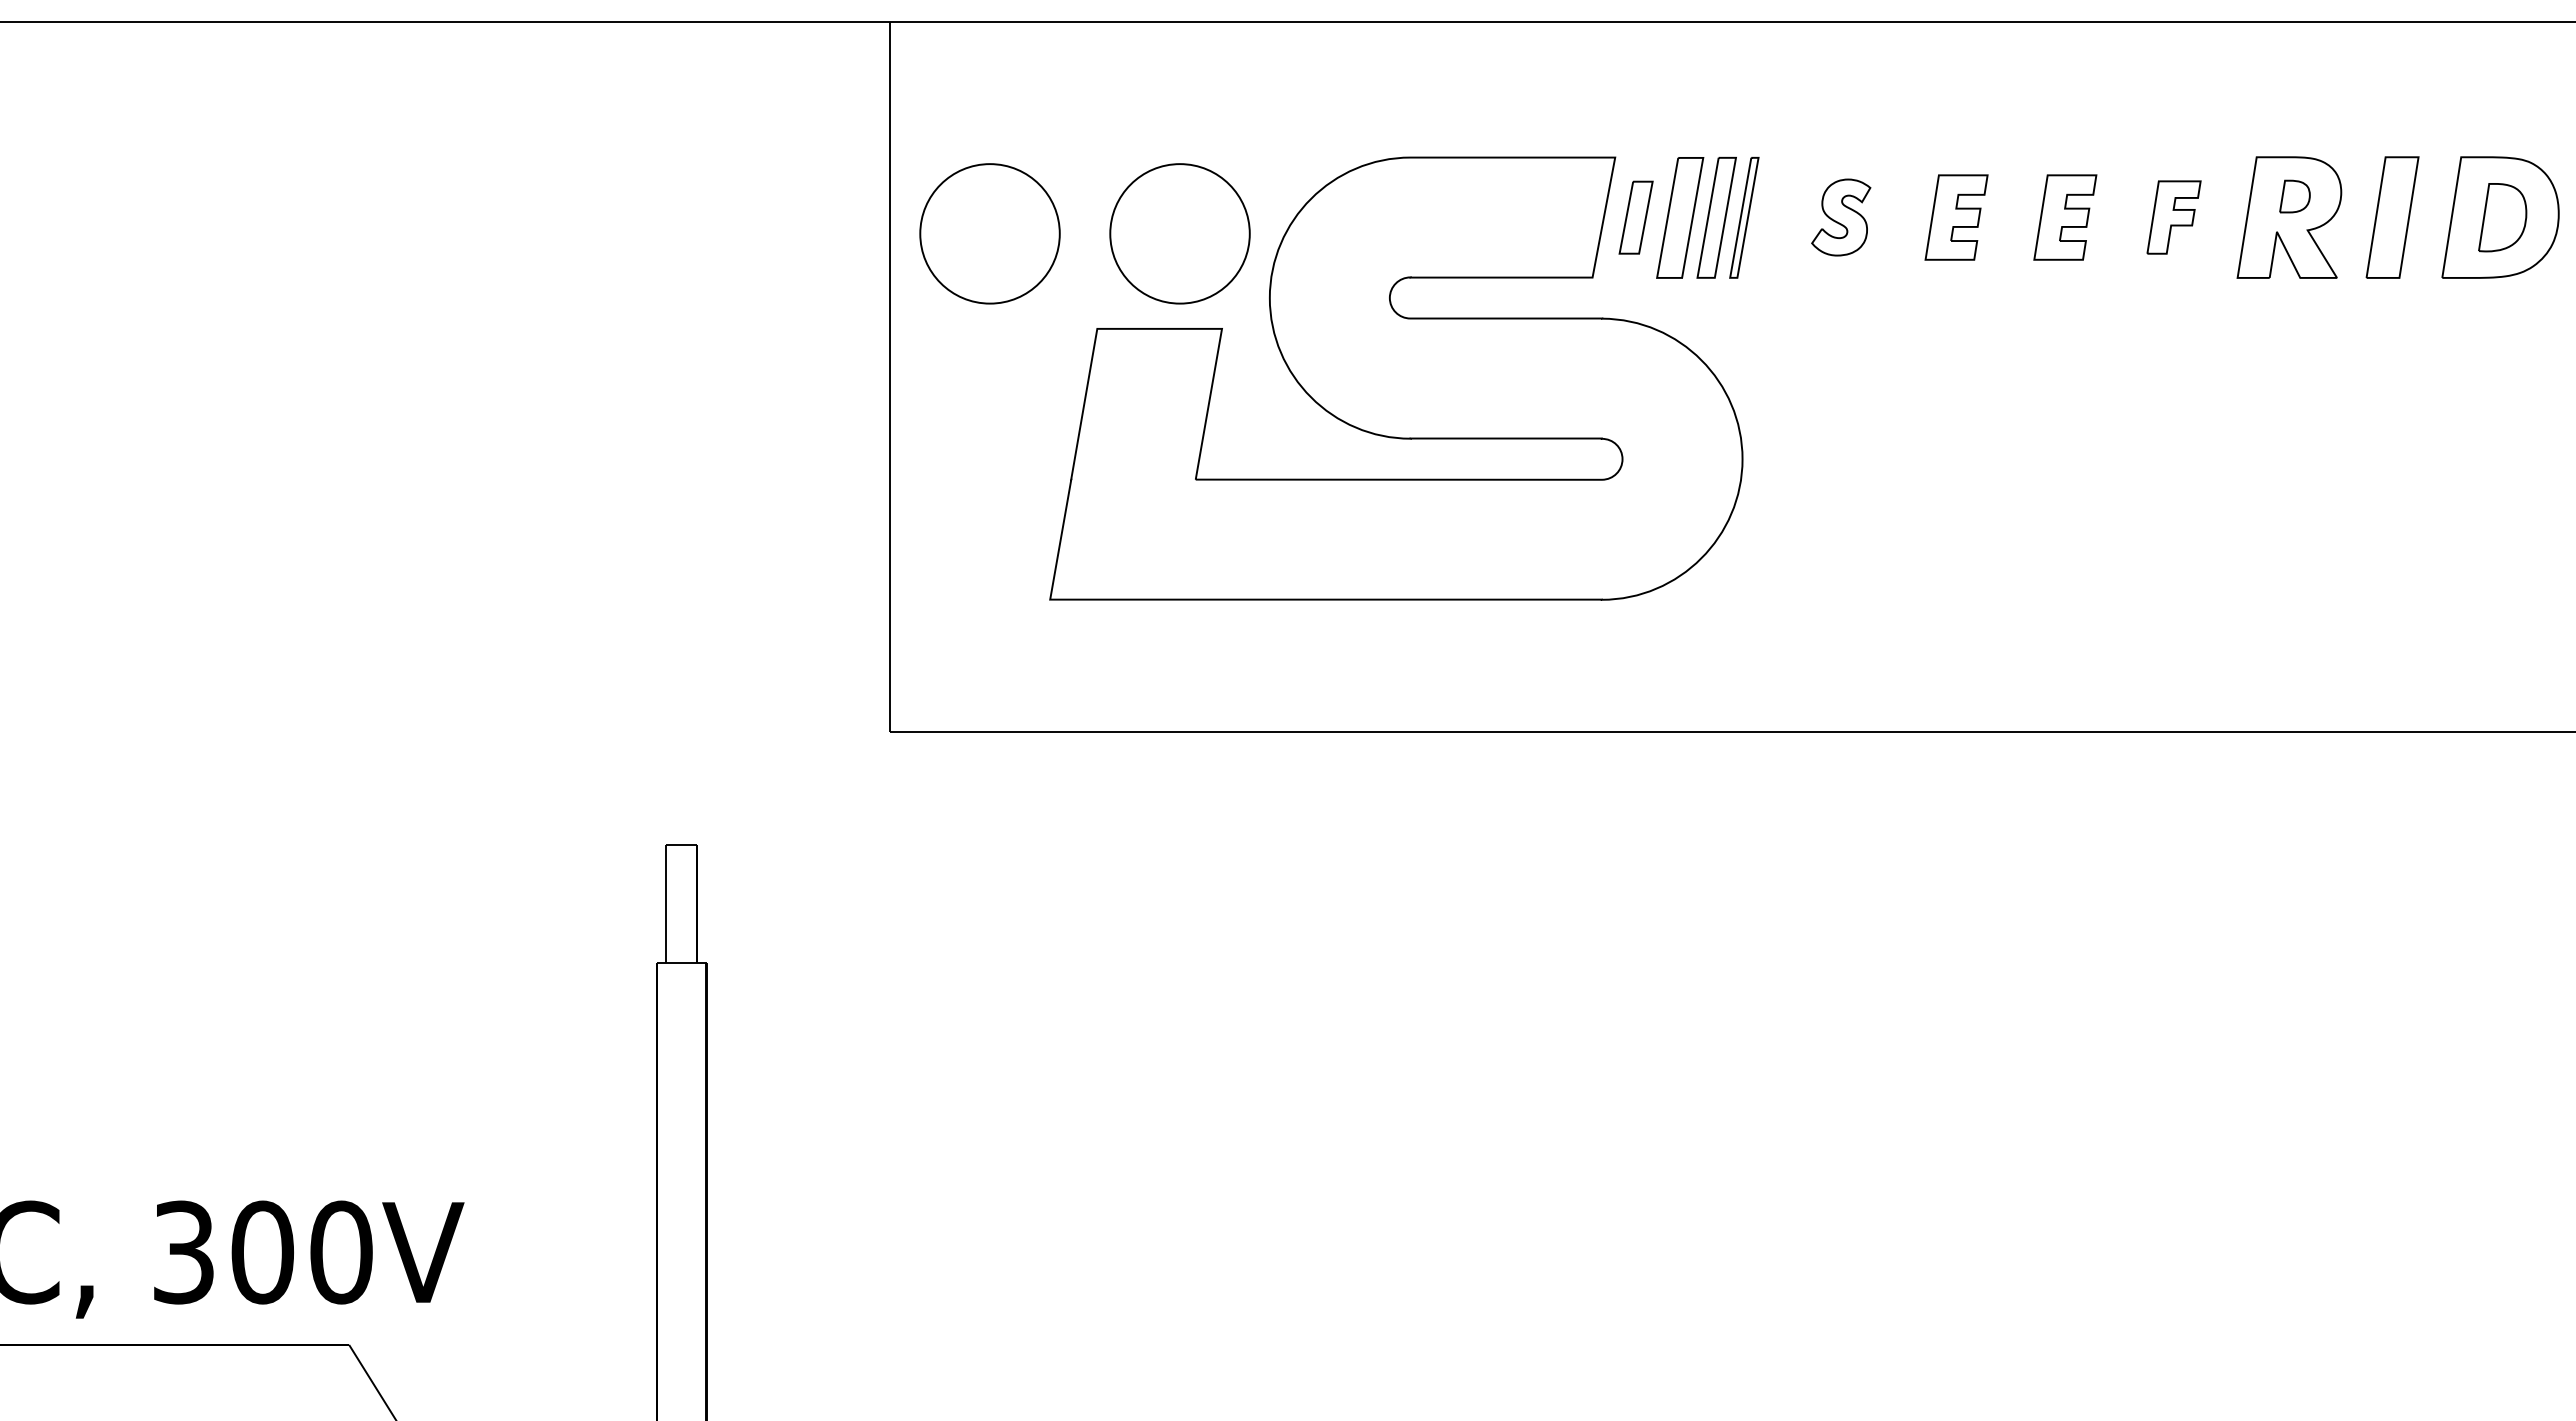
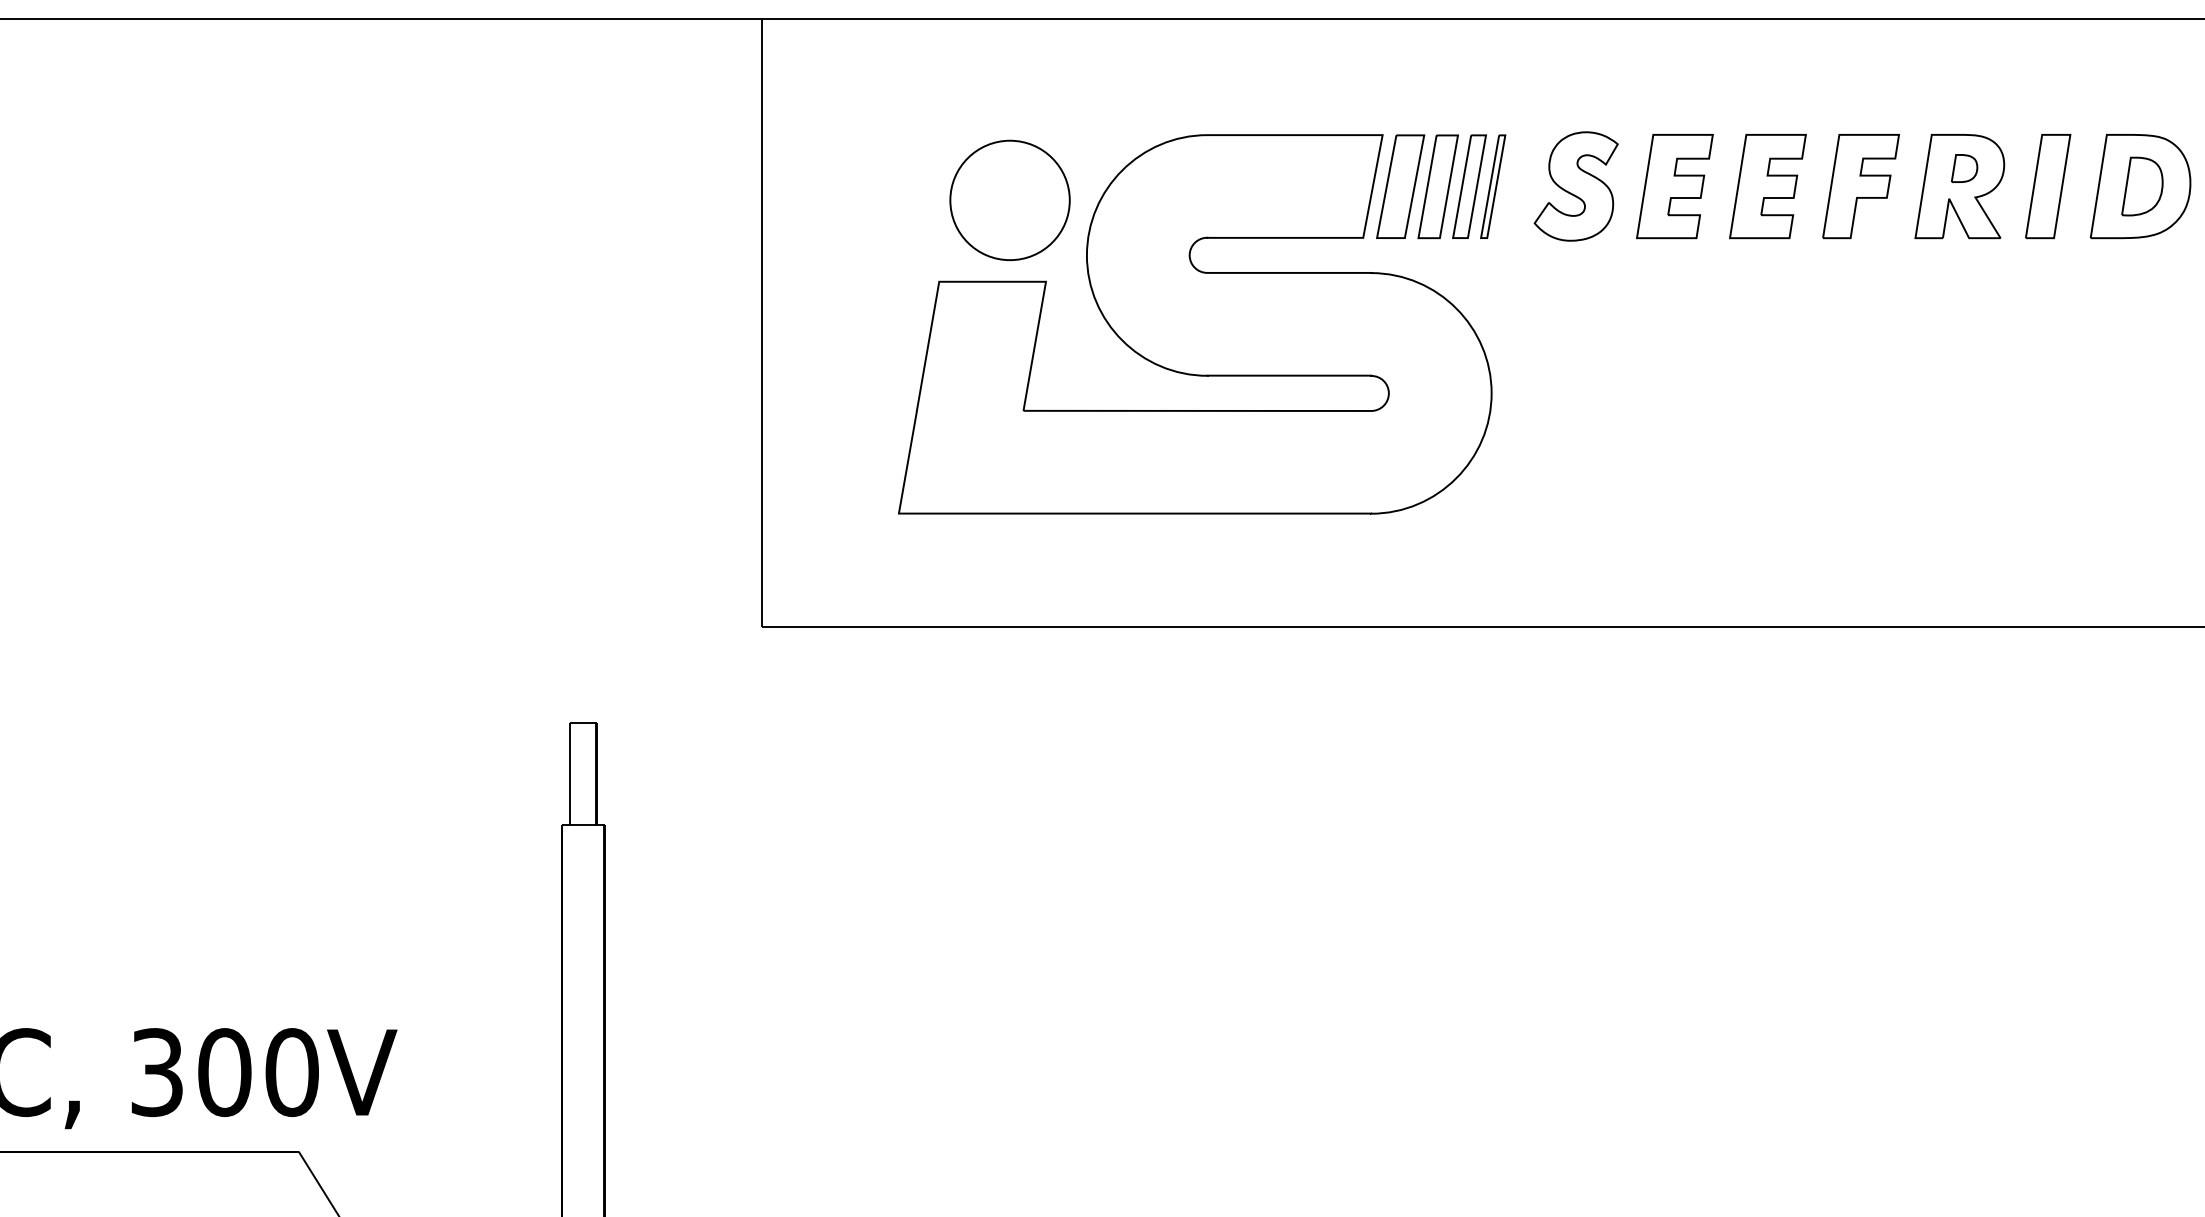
part: (1635, 217) -> (1399, 186), size x1.67
part: (1840, 217) -> (1575, 186), size x1.67
part: (1956, 217) -> (1674, 186), size x1.43
part: (2065, 217) -> (1768, 186), size x1.43
part: (2173, 217) -> (1860, 186), size x1.67
part: (989, 233) -> (846, 200), removed

